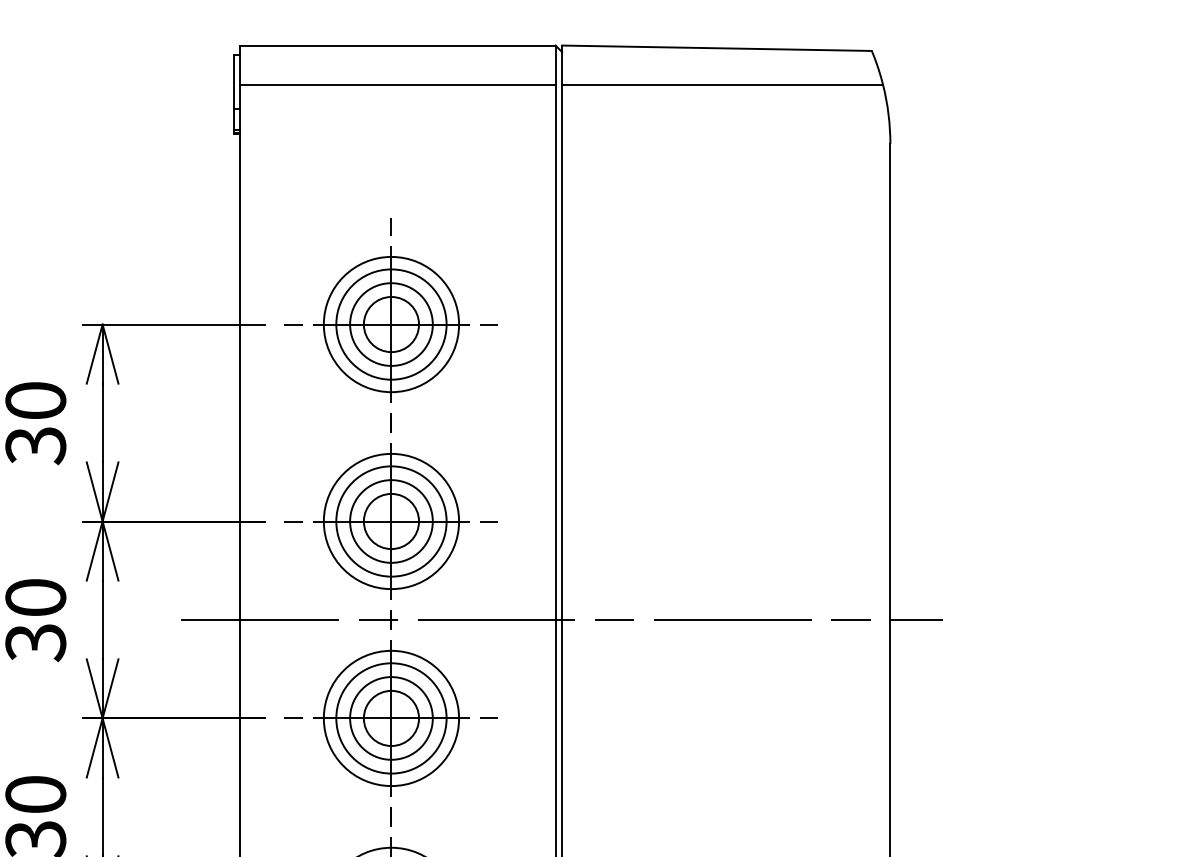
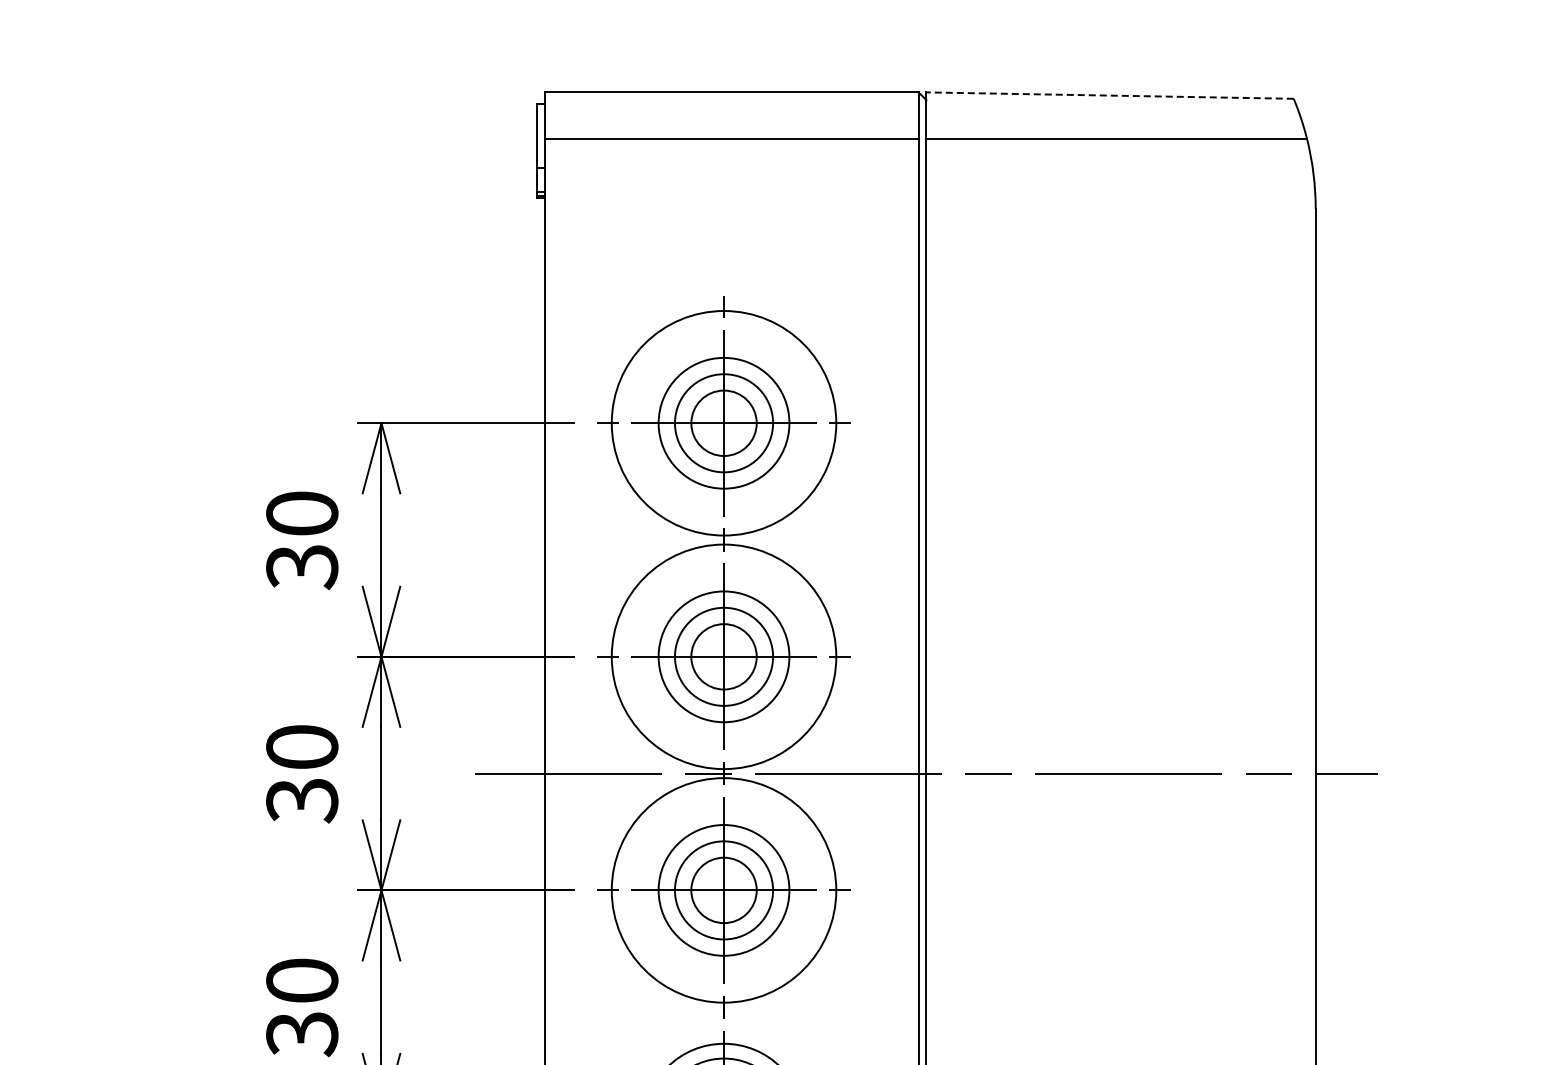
line: (717, 48) -> (1110, 95), solid -> dashed
circle: (391, 324) -> (723, 423), size x1.4
circle: (391, 521) -> (723, 656), size x1.4
circle: (391, 718) -> (723, 890), size x1.4

